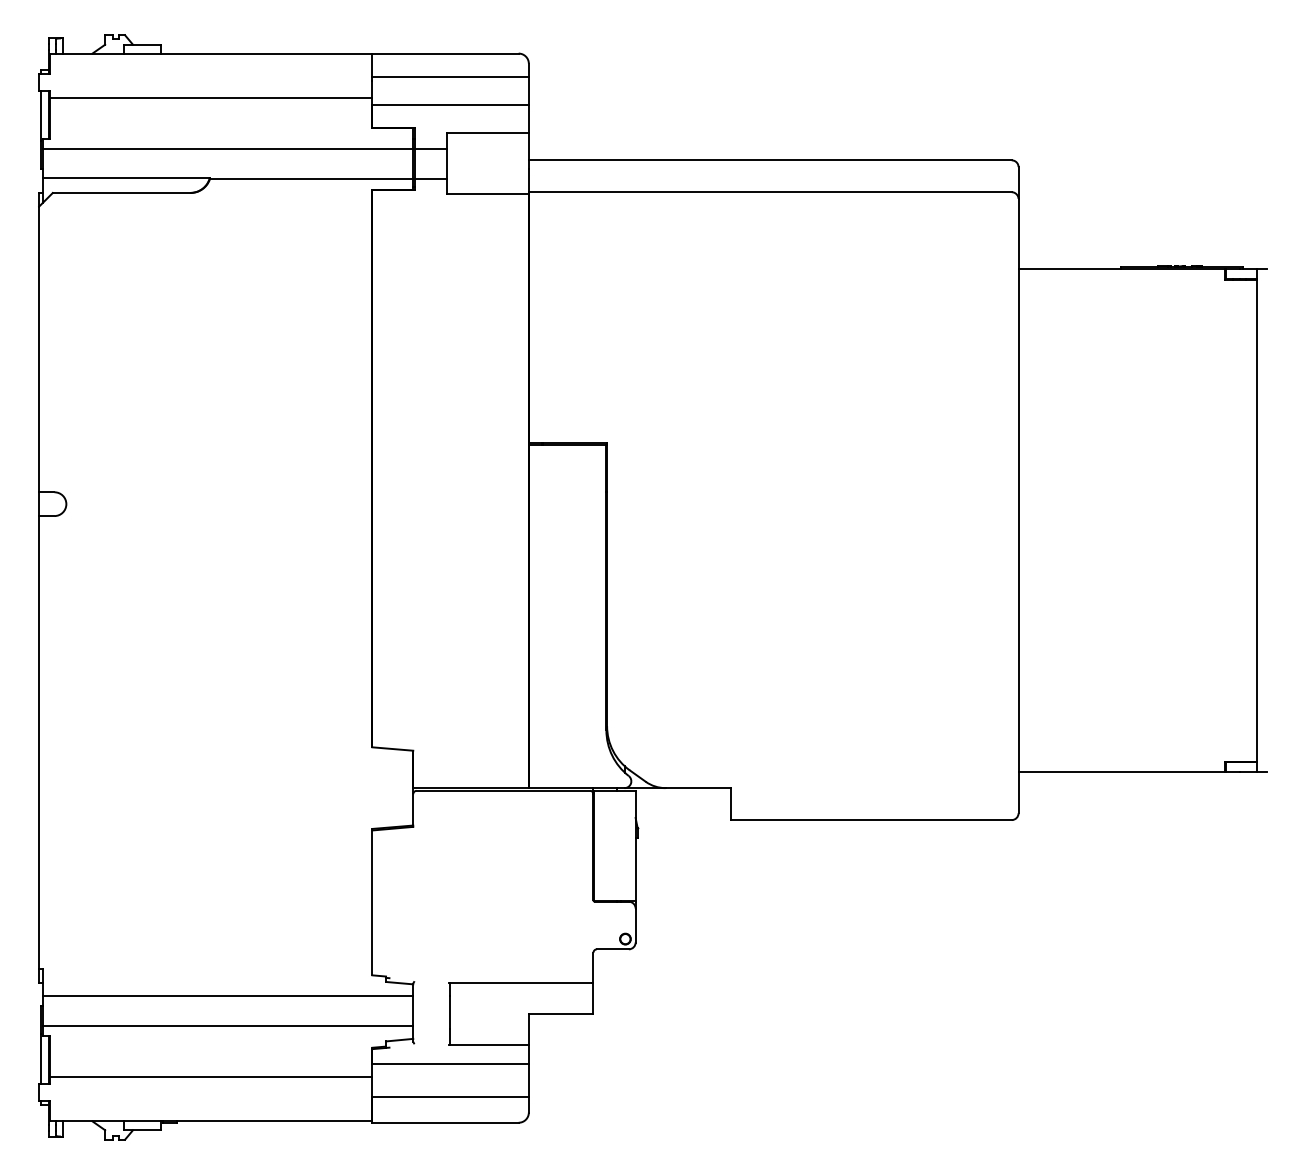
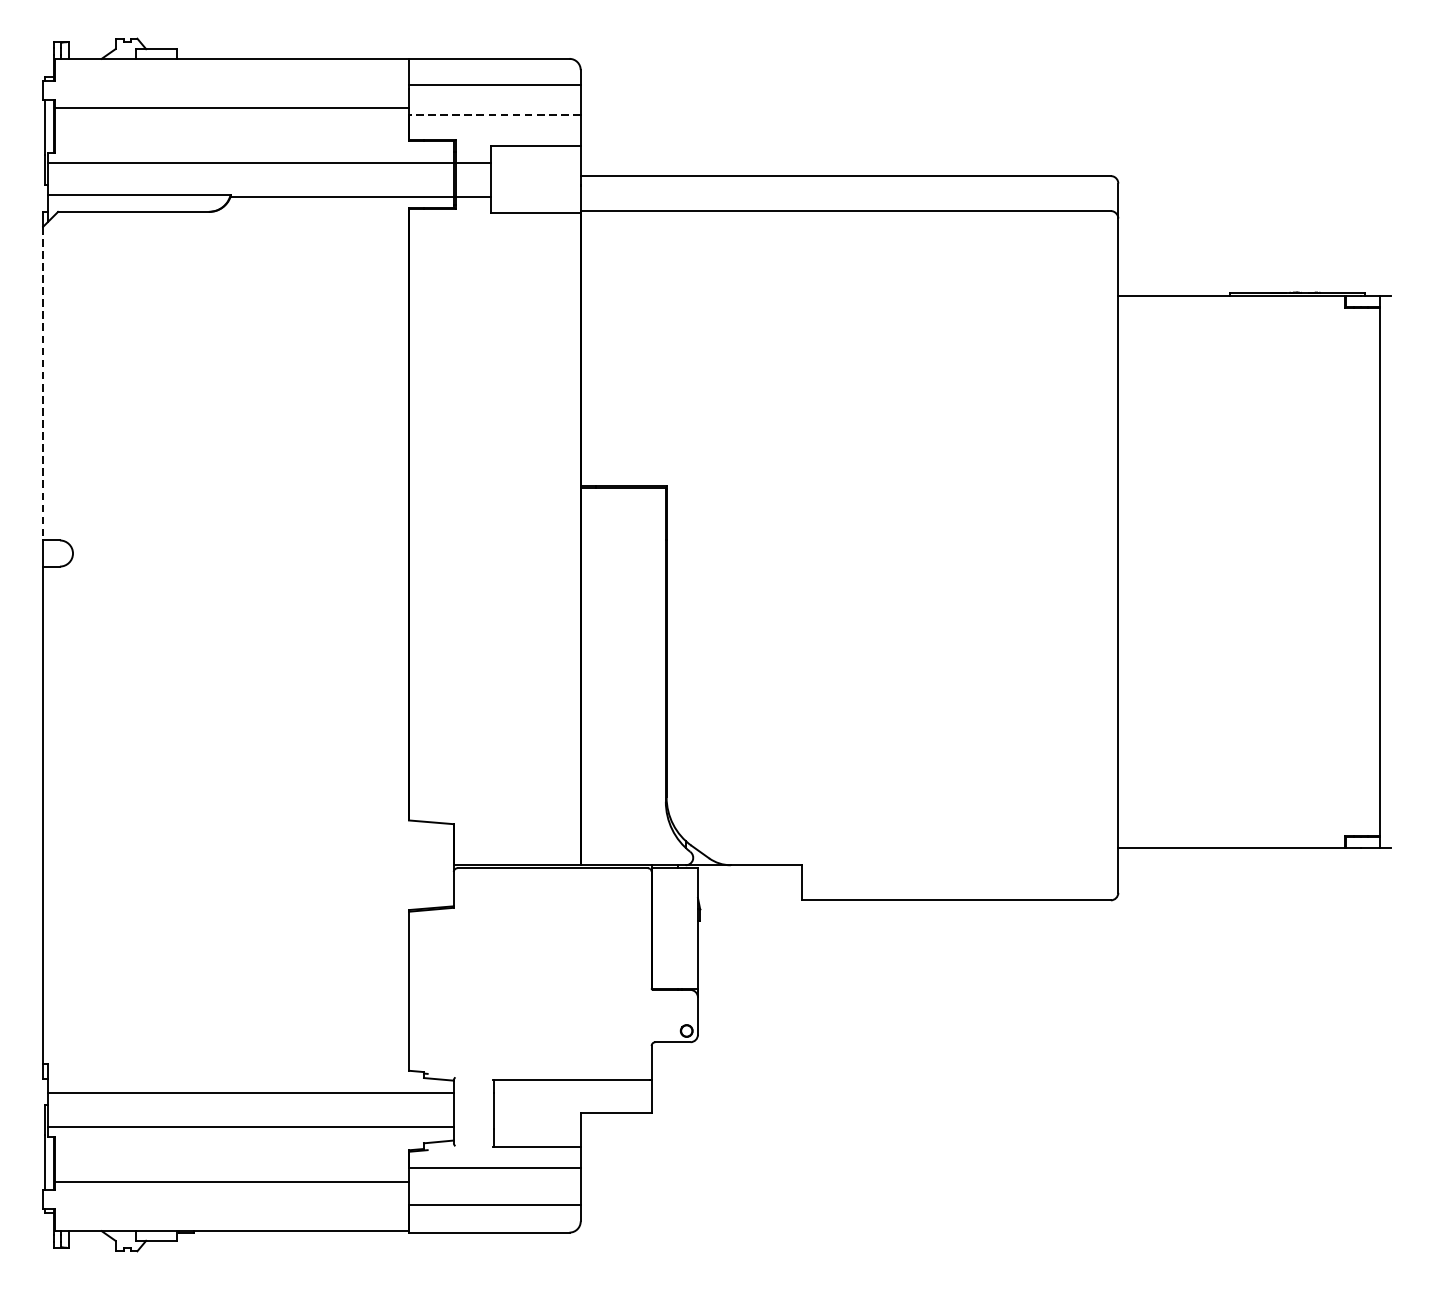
line: (450, 104) -> (494, 114), solid -> dashed
line: (39, 349) -> (43, 383), solid -> dashed

